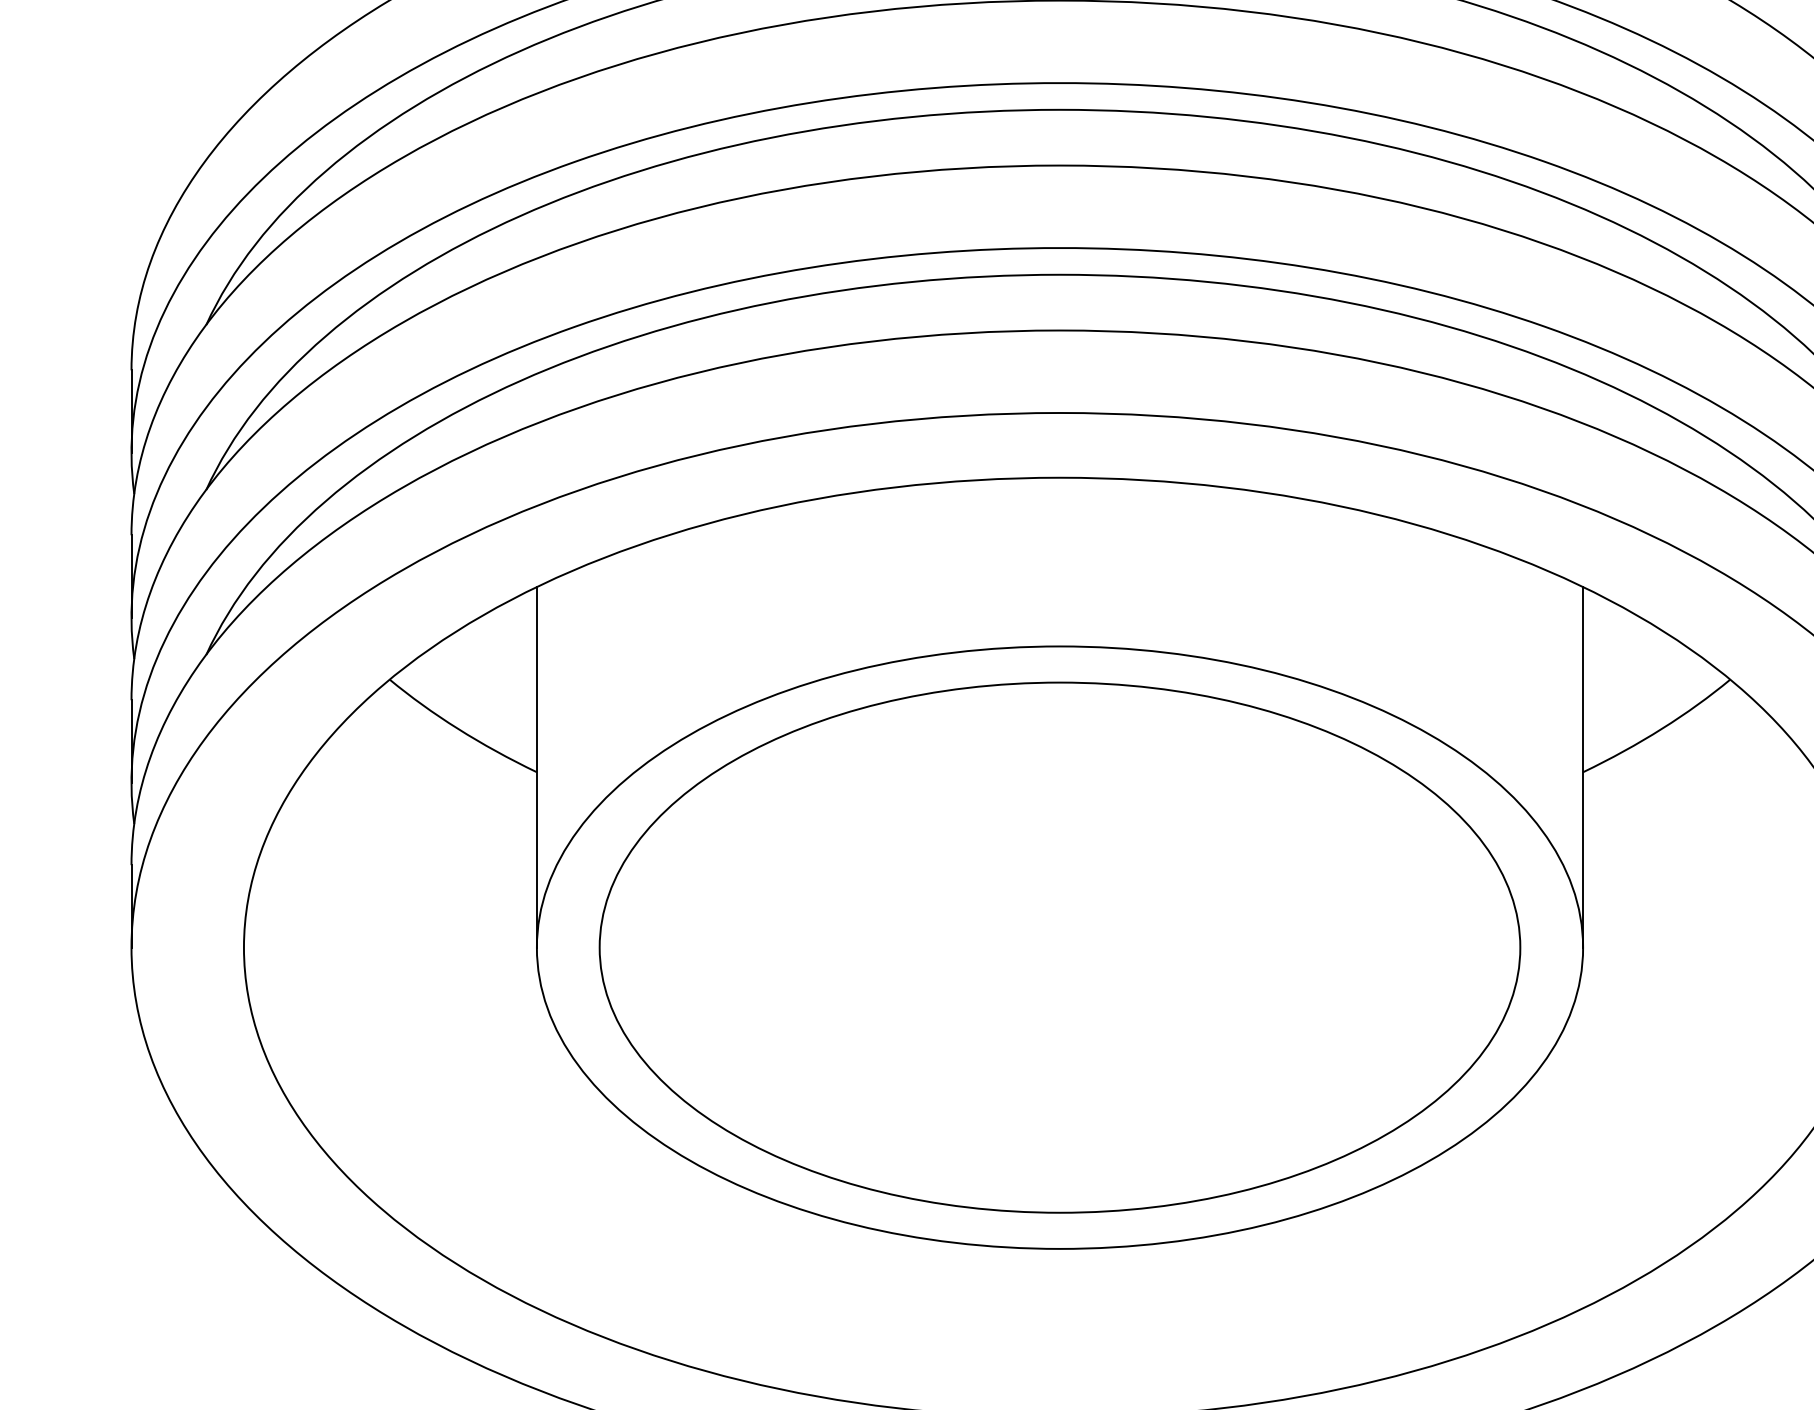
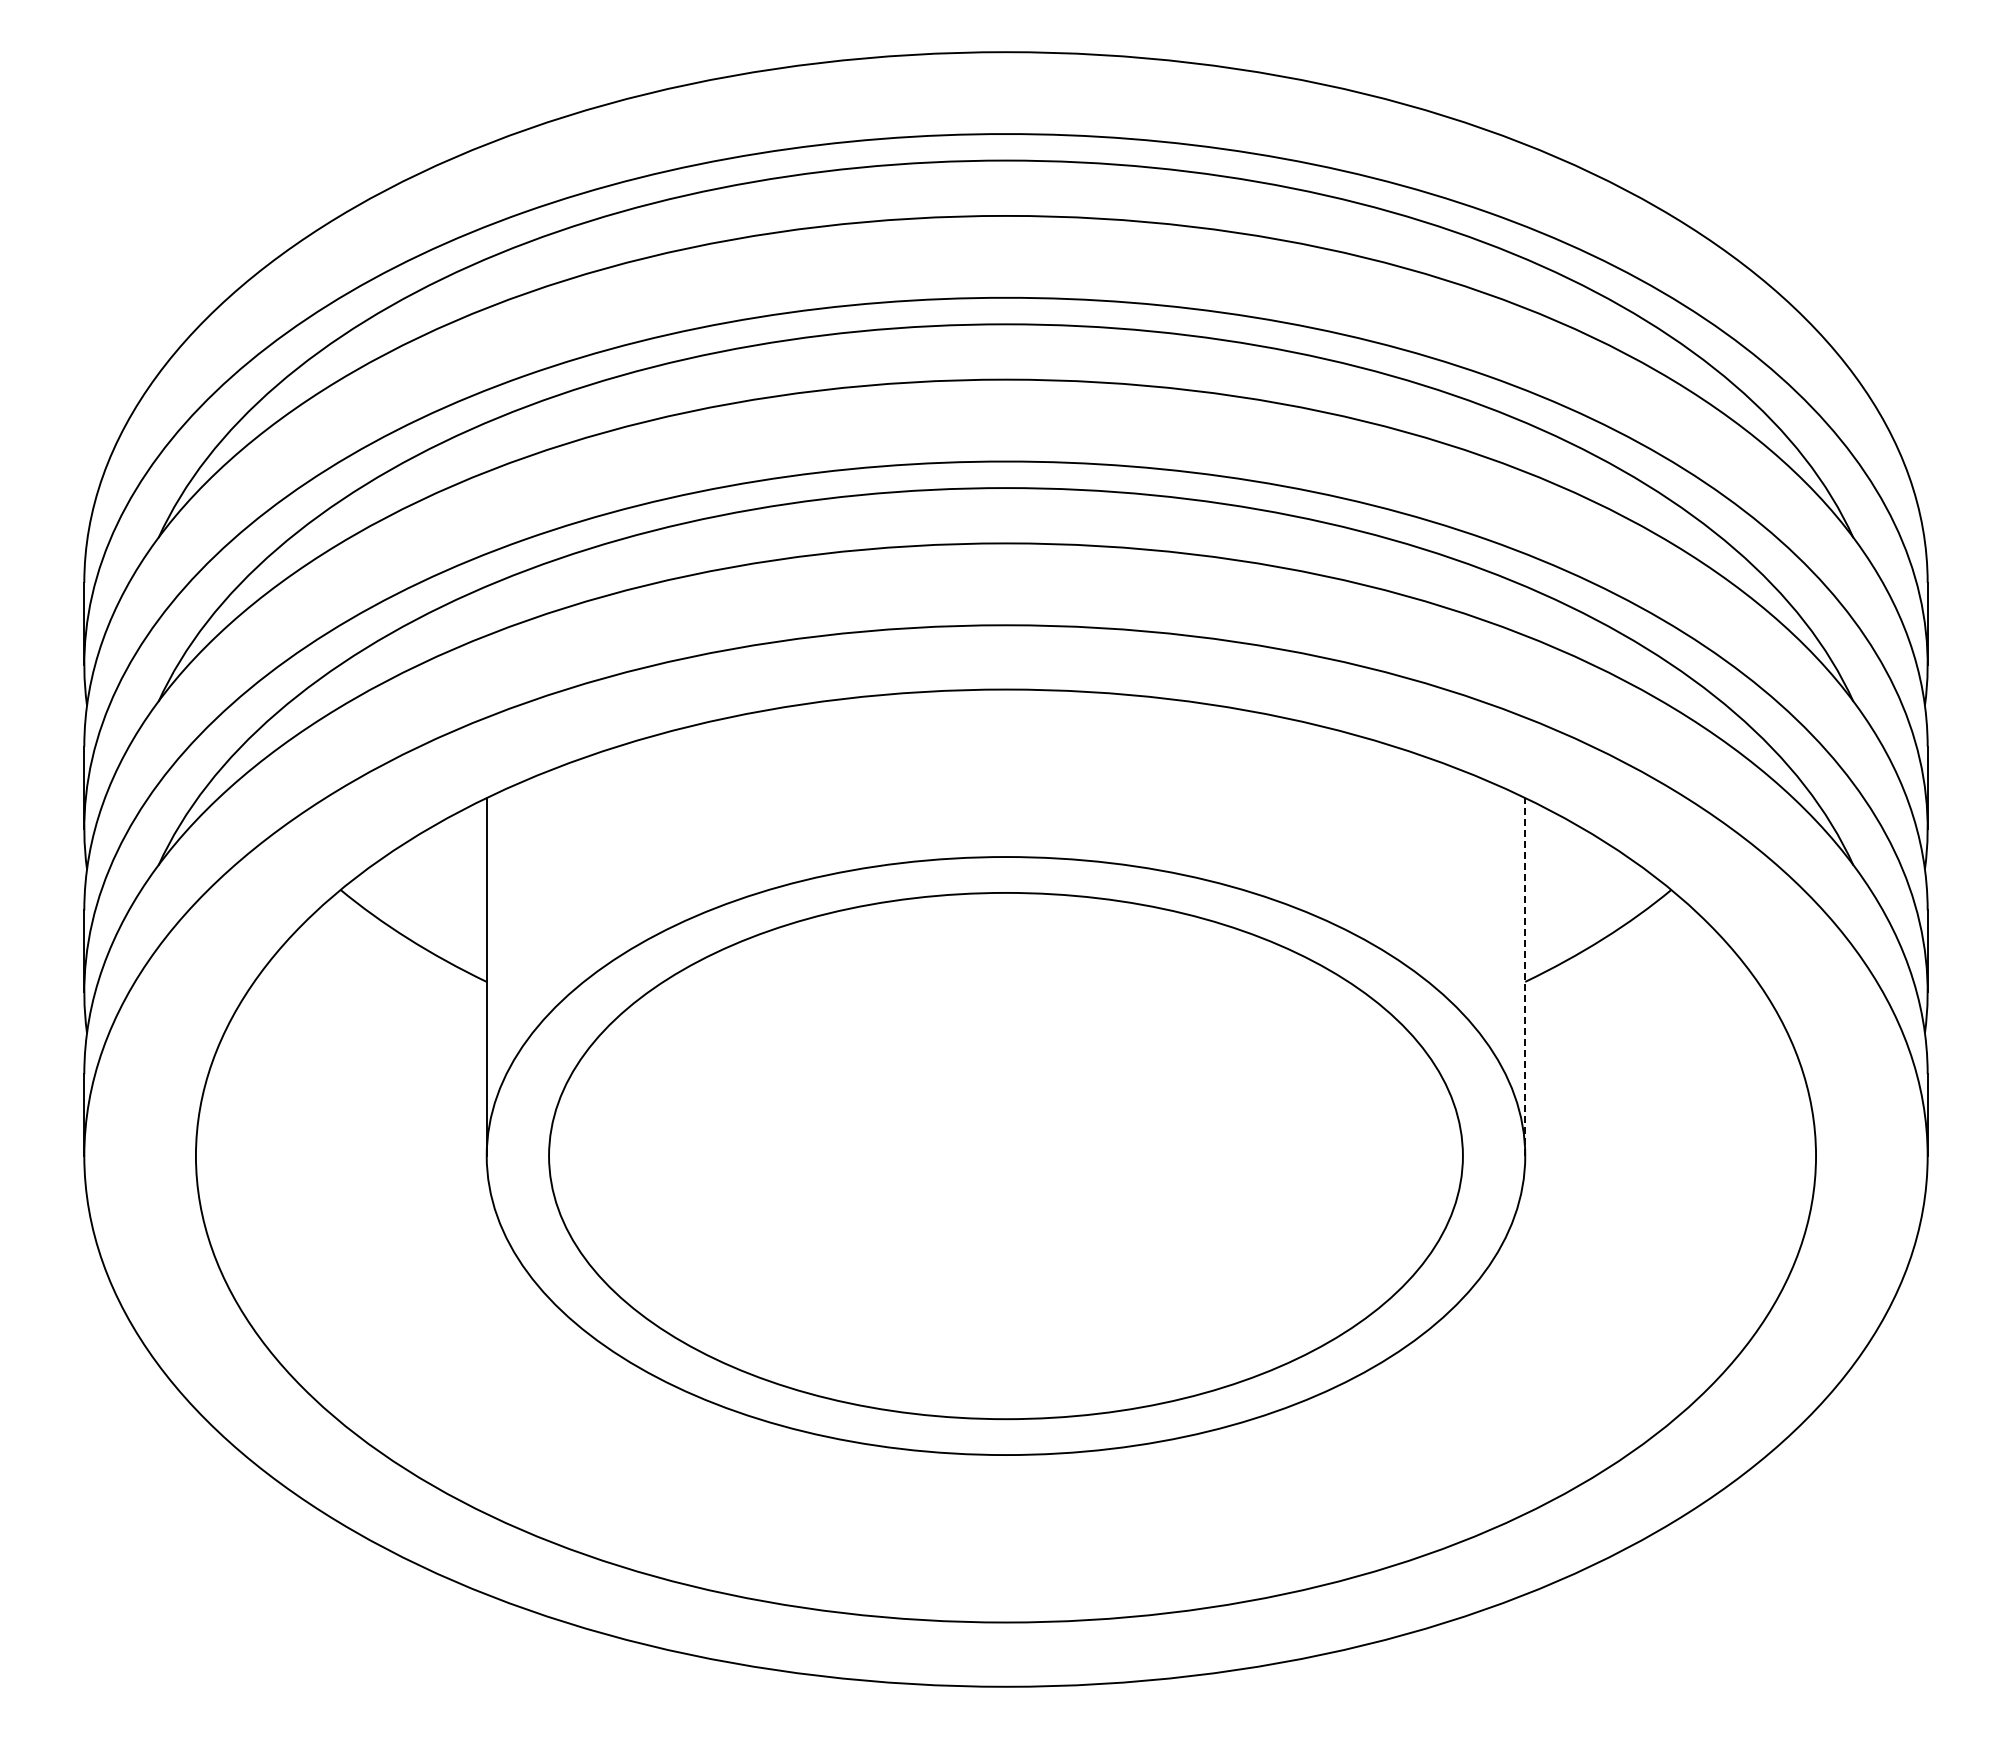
line: (1583, 766) -> (1525, 976), solid -> dashed

